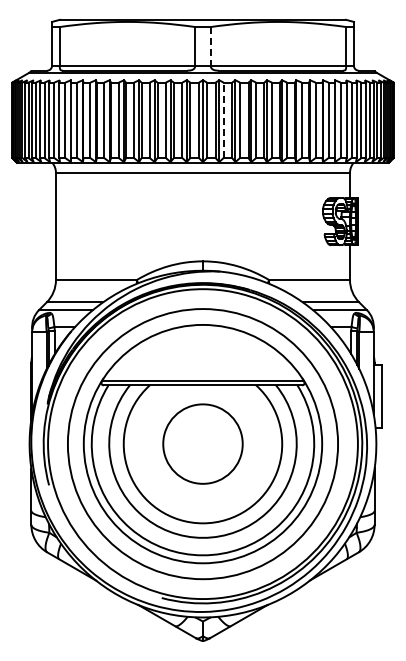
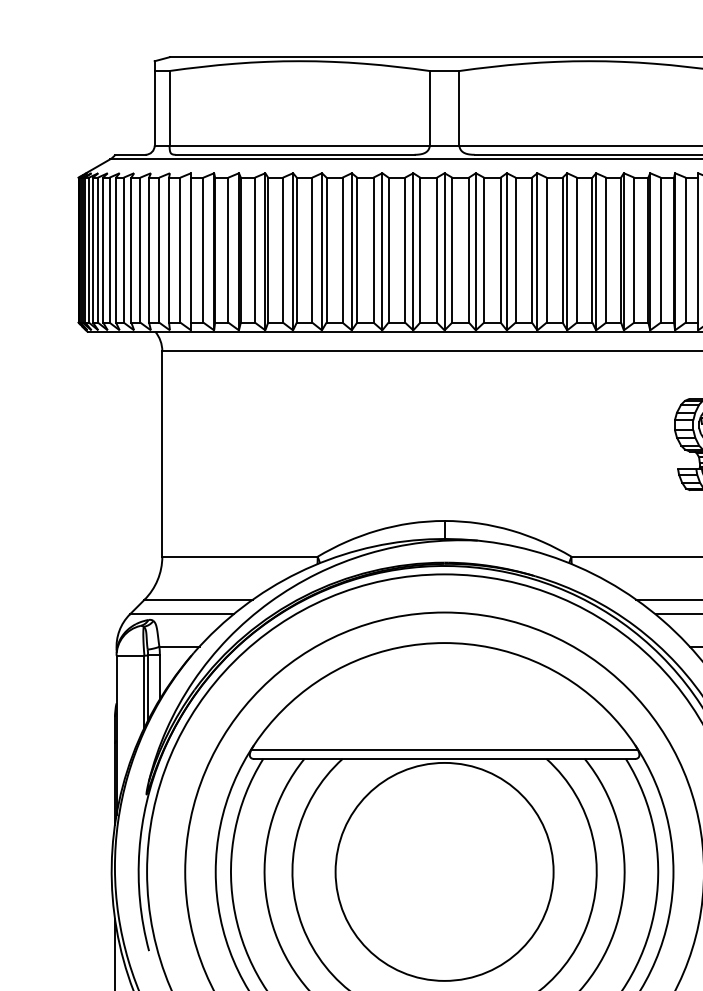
line: (210, 46) -> (459, 108), dashed -> solid
line: (223, 120) -> (483, 250), dashed -> solid
circle: (202, 443) -> (443, 870), size x1.43

